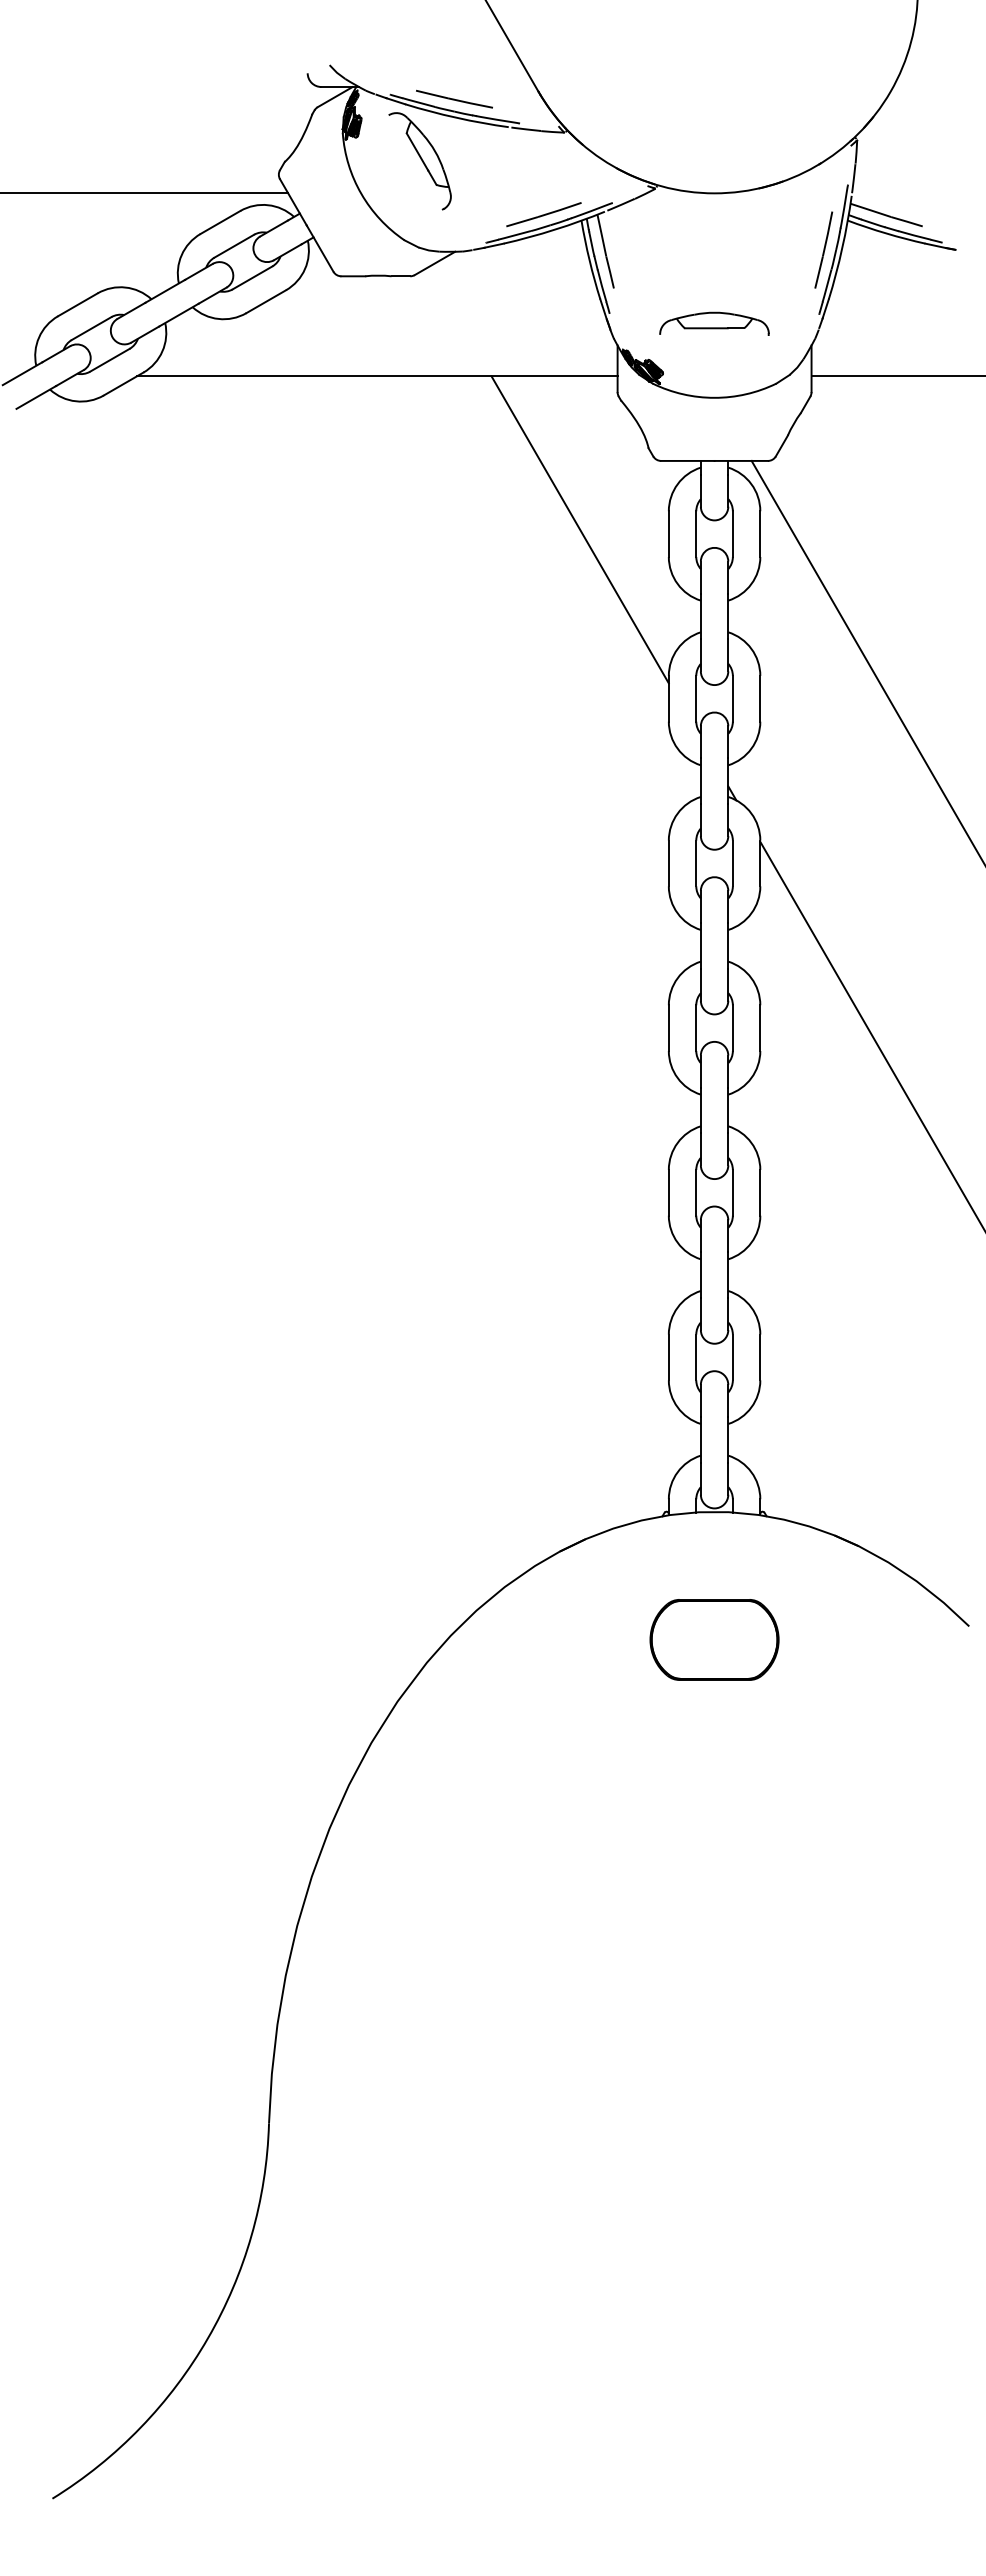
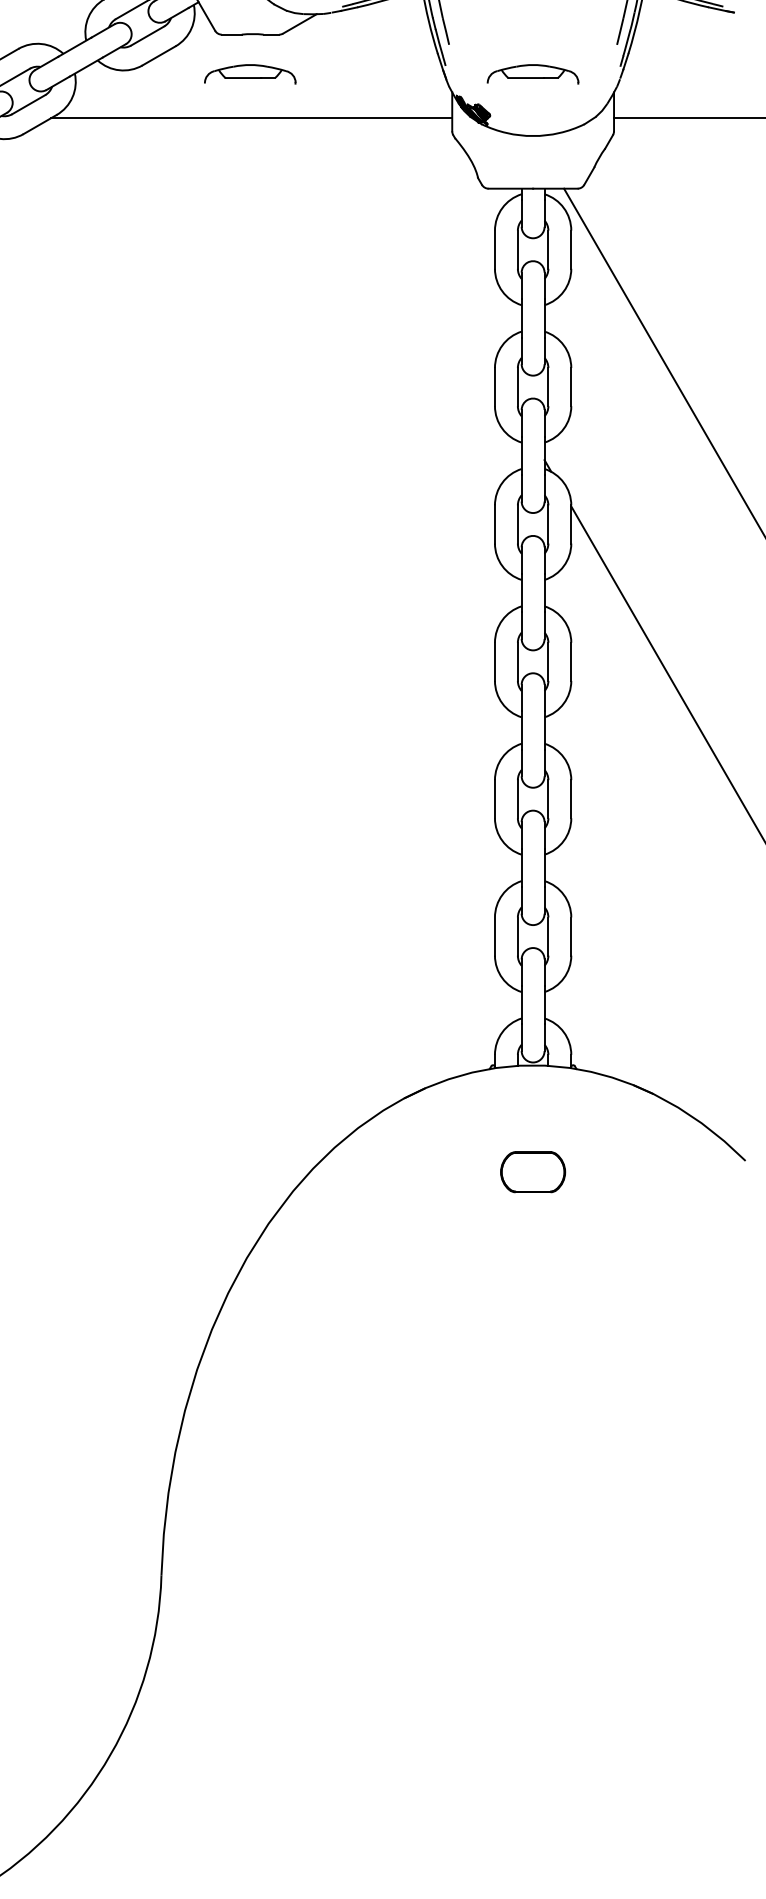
part: (375, 323) -> (250, 74), added
line: (579, 529) -> (420, 245), removed
part: (714, 1639) -> (533, 1171), size x0.6

